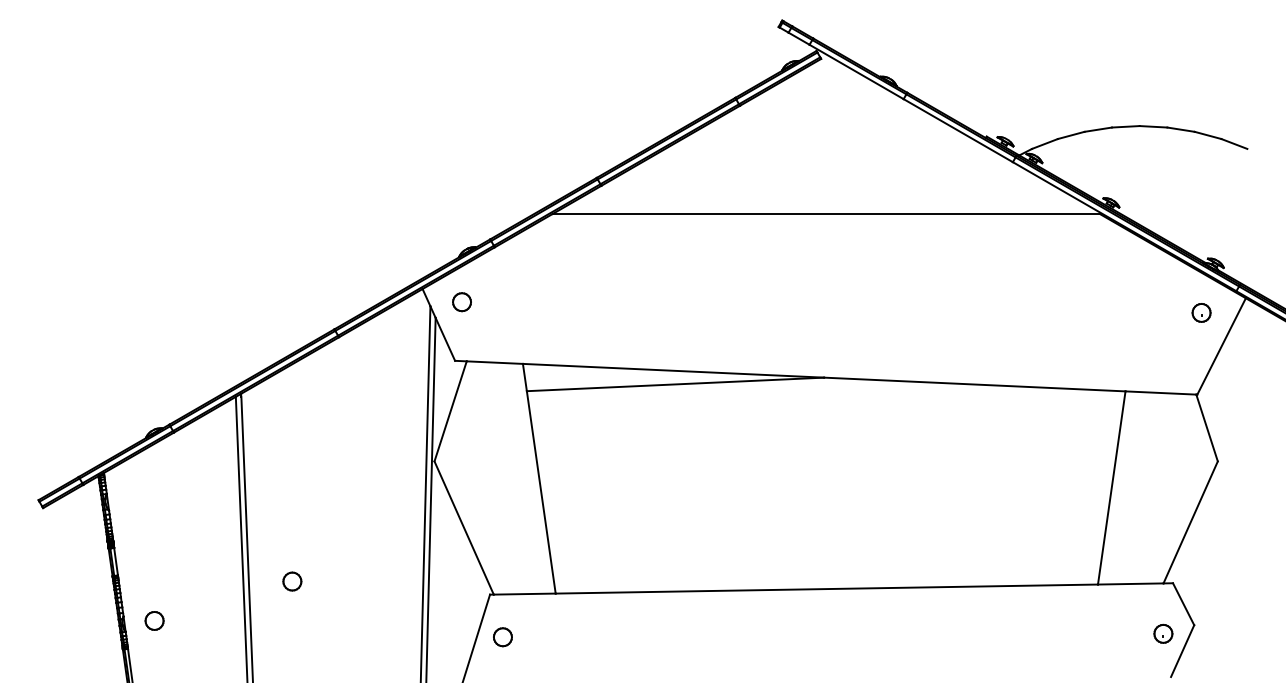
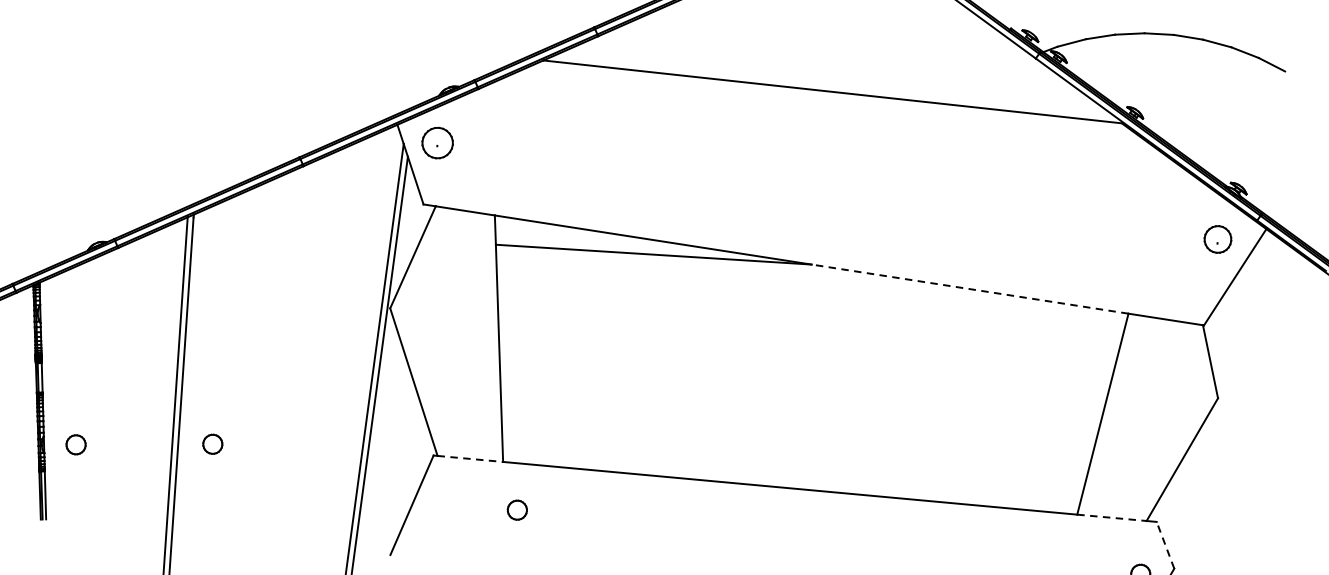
part: (461, 302) -> (437, 143), size x1.6
part: (1201, 312) -> (1217, 239), size x1.4
line: (974, 384) -> (969, 289), solid -> dashed
part: (292, 581) -> (212, 444), moved
line: (1130, 583) -> (1111, 517), solid -> dashed
line: (524, 594) -> (470, 459), solid -> dashed
line: (1183, 603) -> (1165, 544), solid -> dashed
part: (502, 637) -> (516, 510), moved

